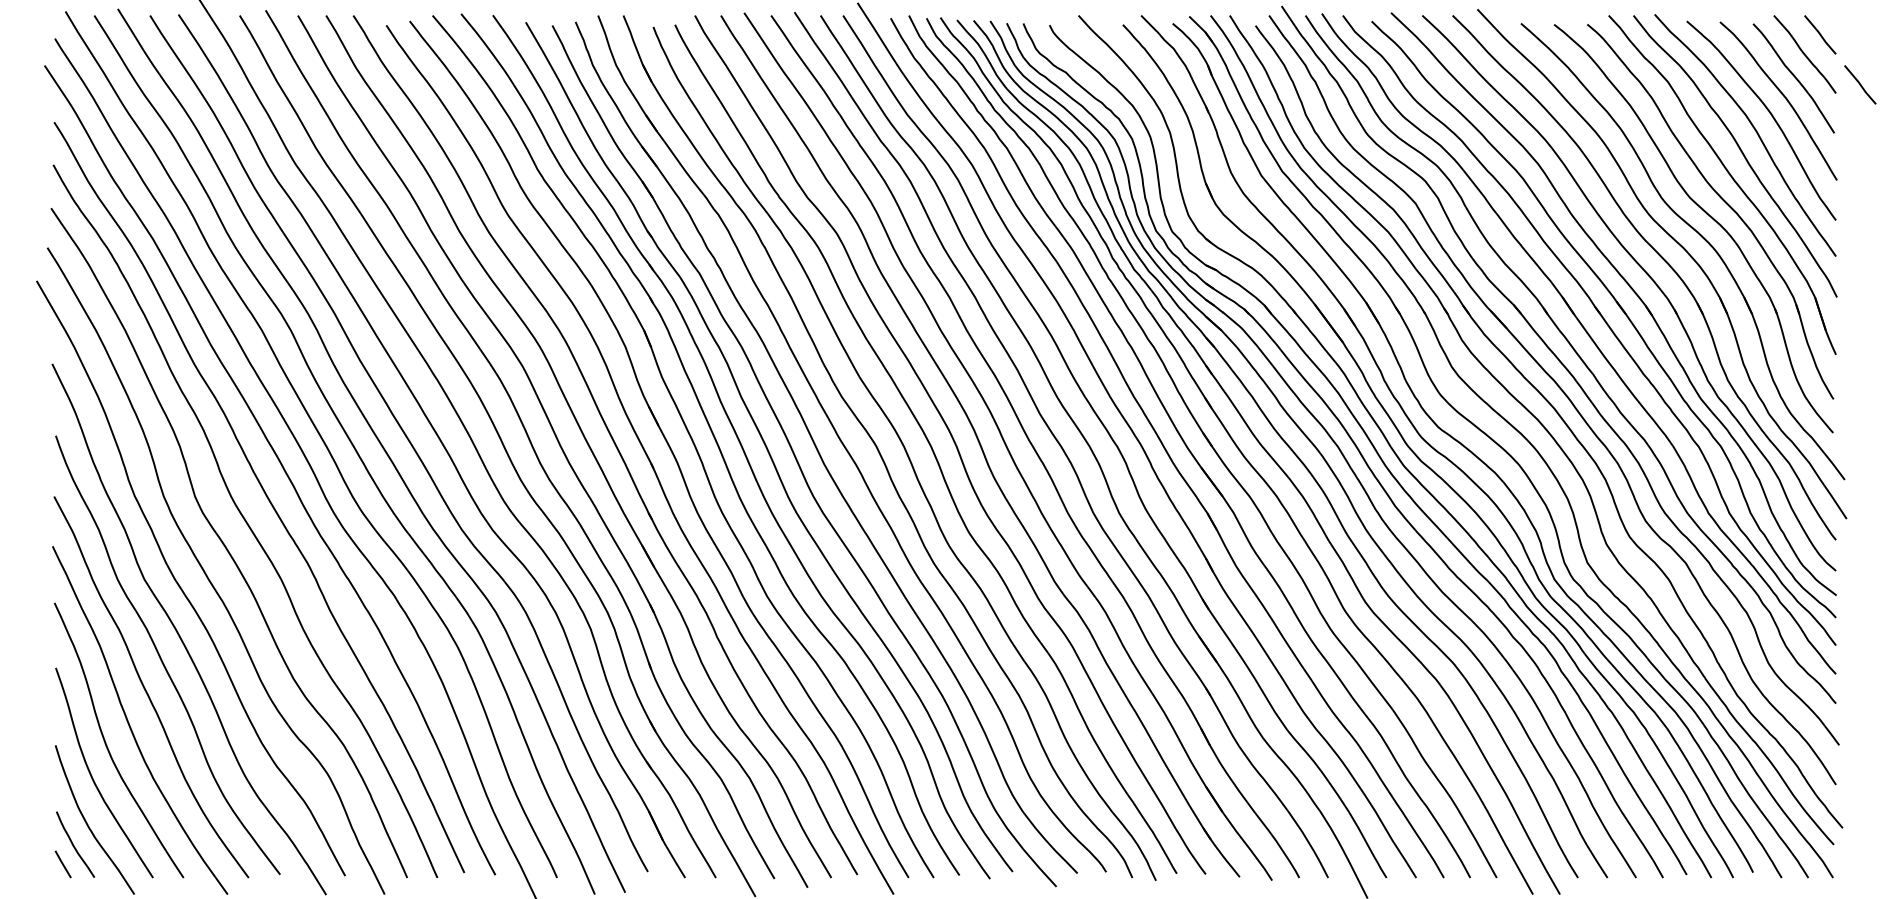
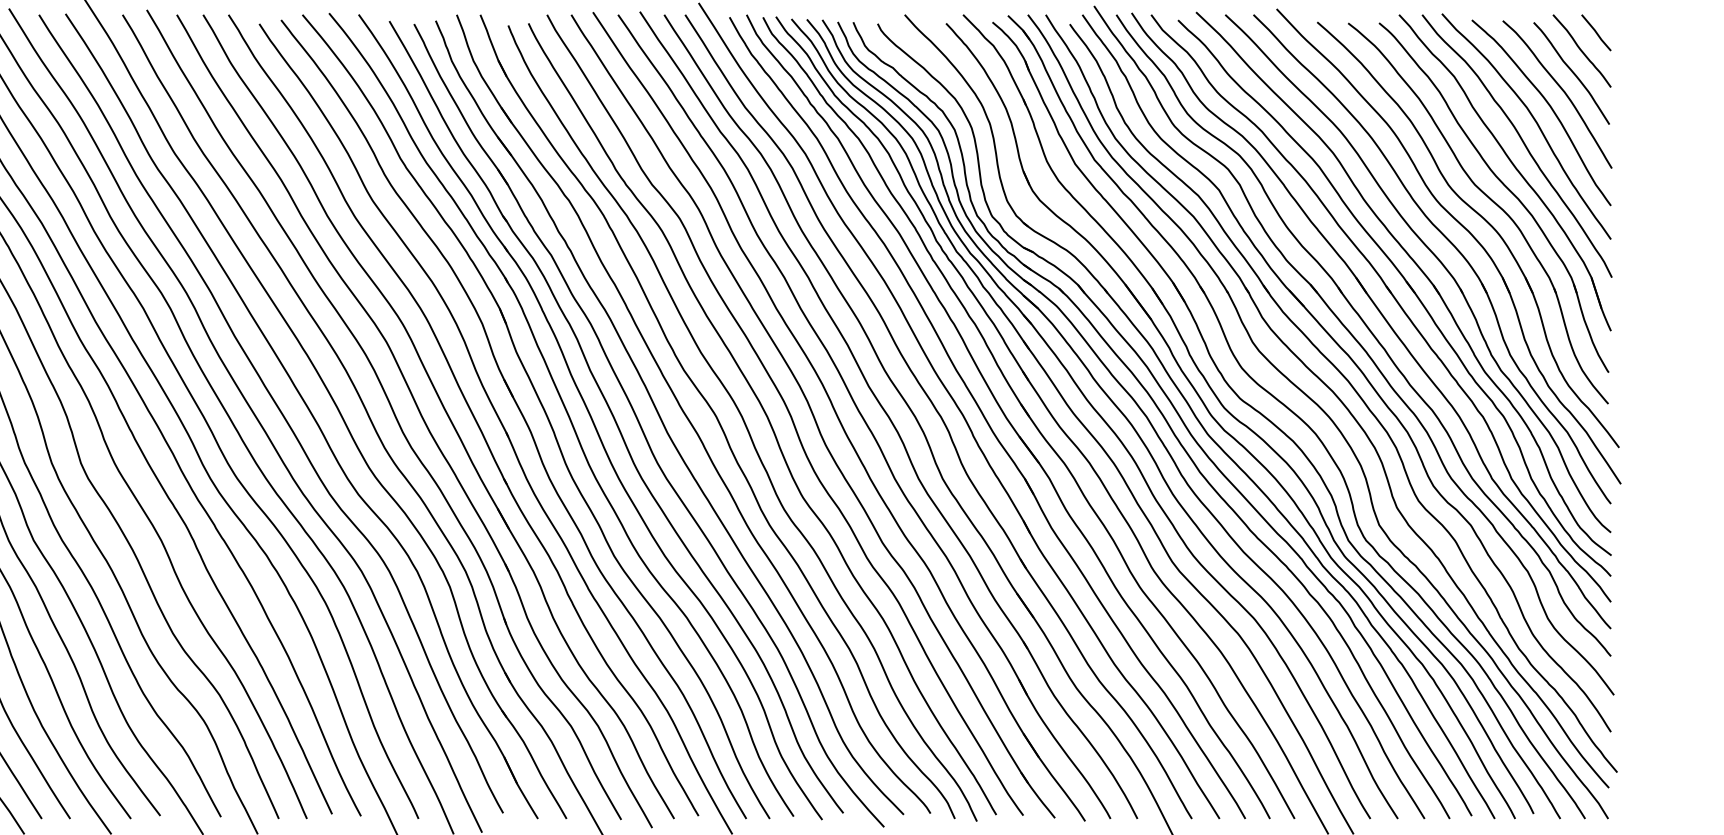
line: (1860, 84) -> (1633, 79), removed

